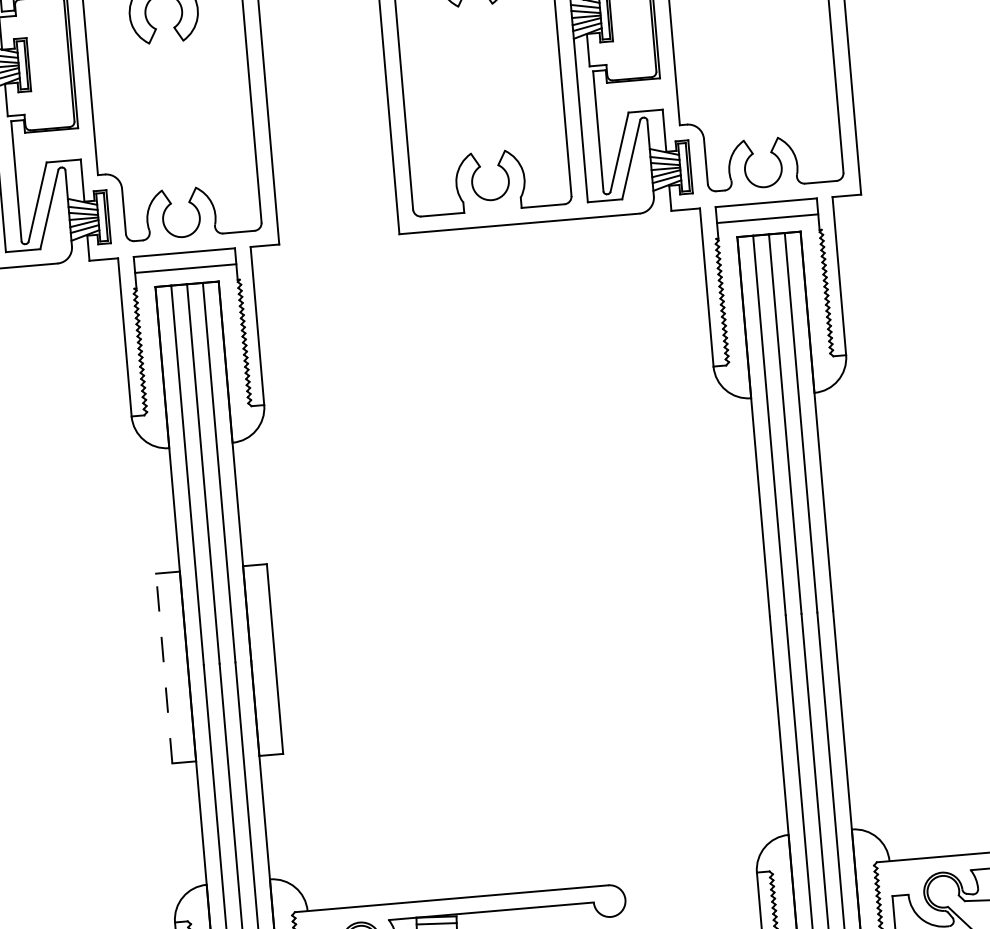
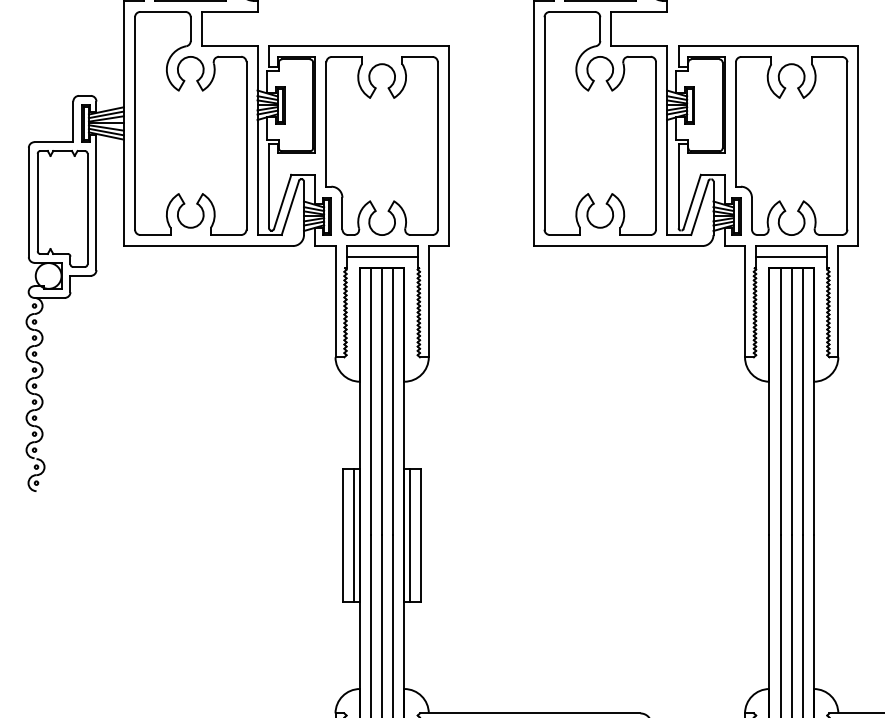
line: (259, 660) -> (410, 535), added
line: (180, 667) -> (354, 535), added
line: (164, 668) -> (343, 535), dashed -> solid

